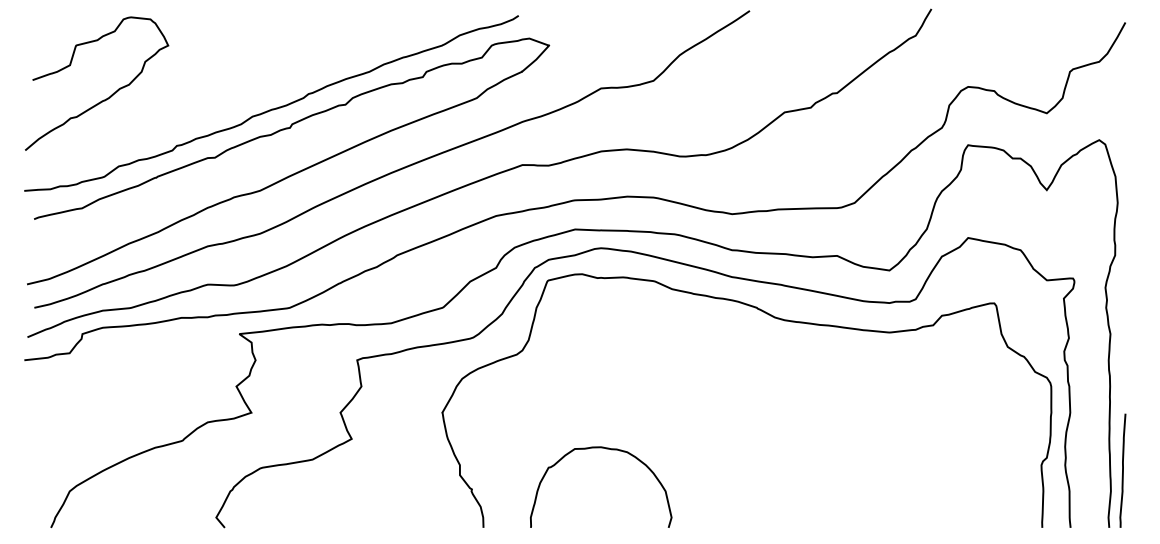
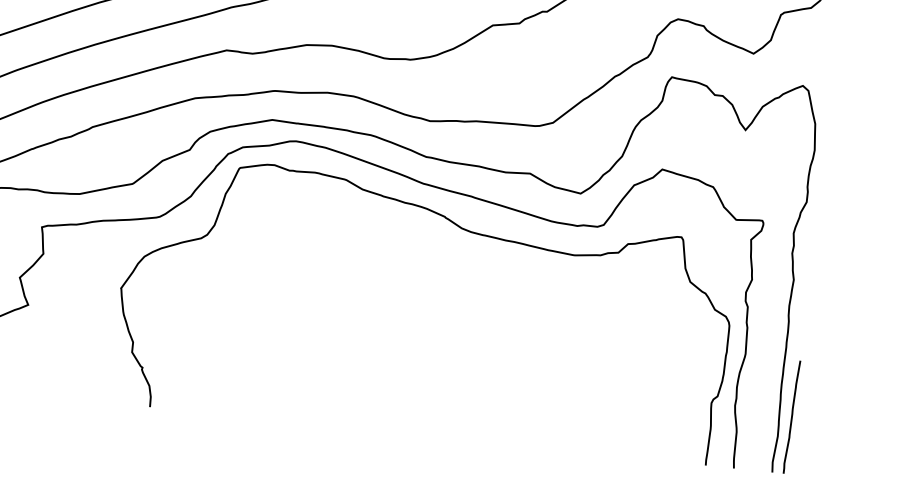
curve: (606, 449) -> (280, 342), removed

